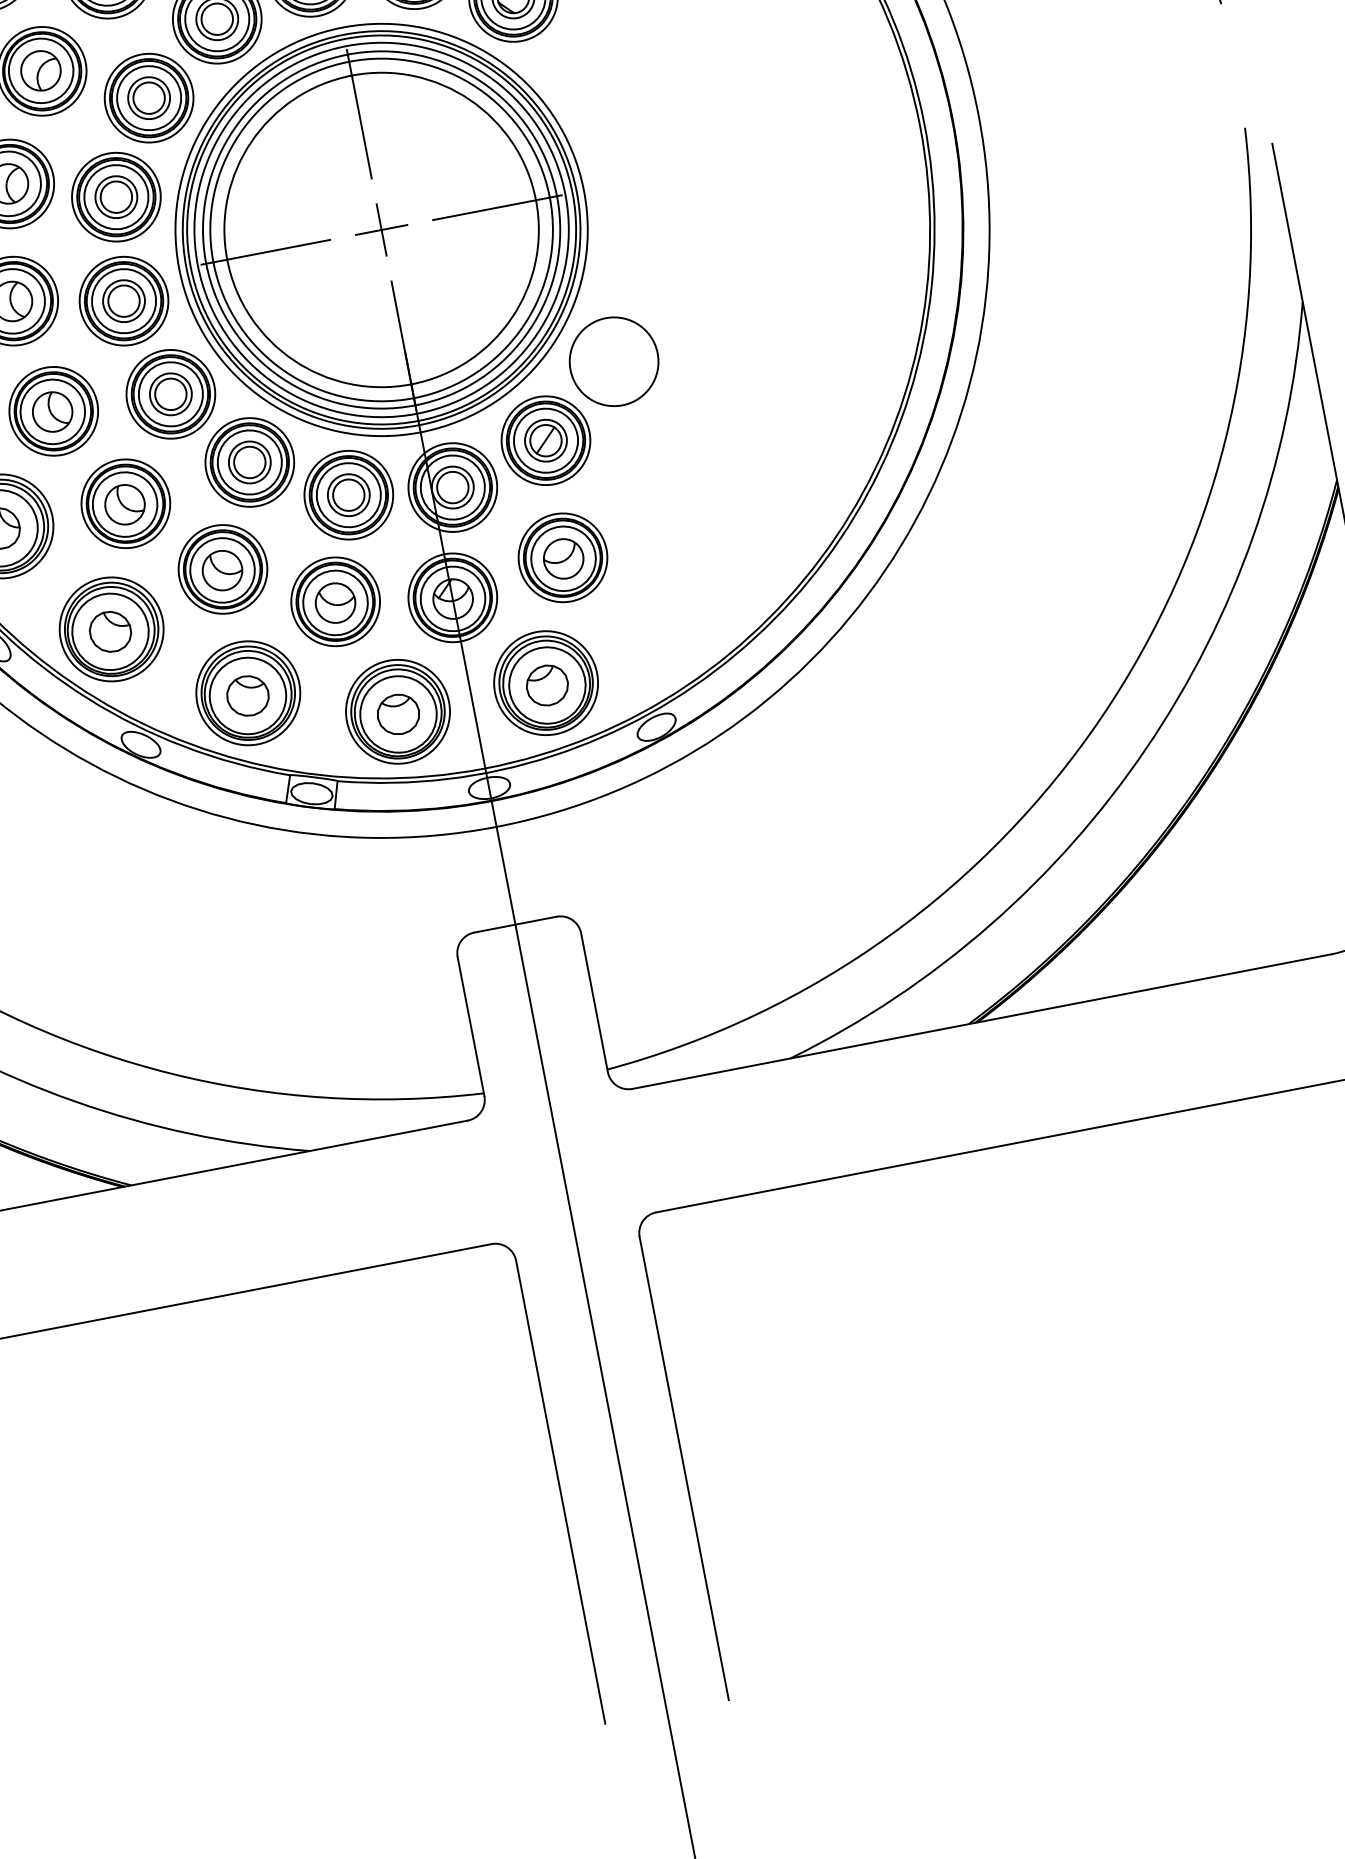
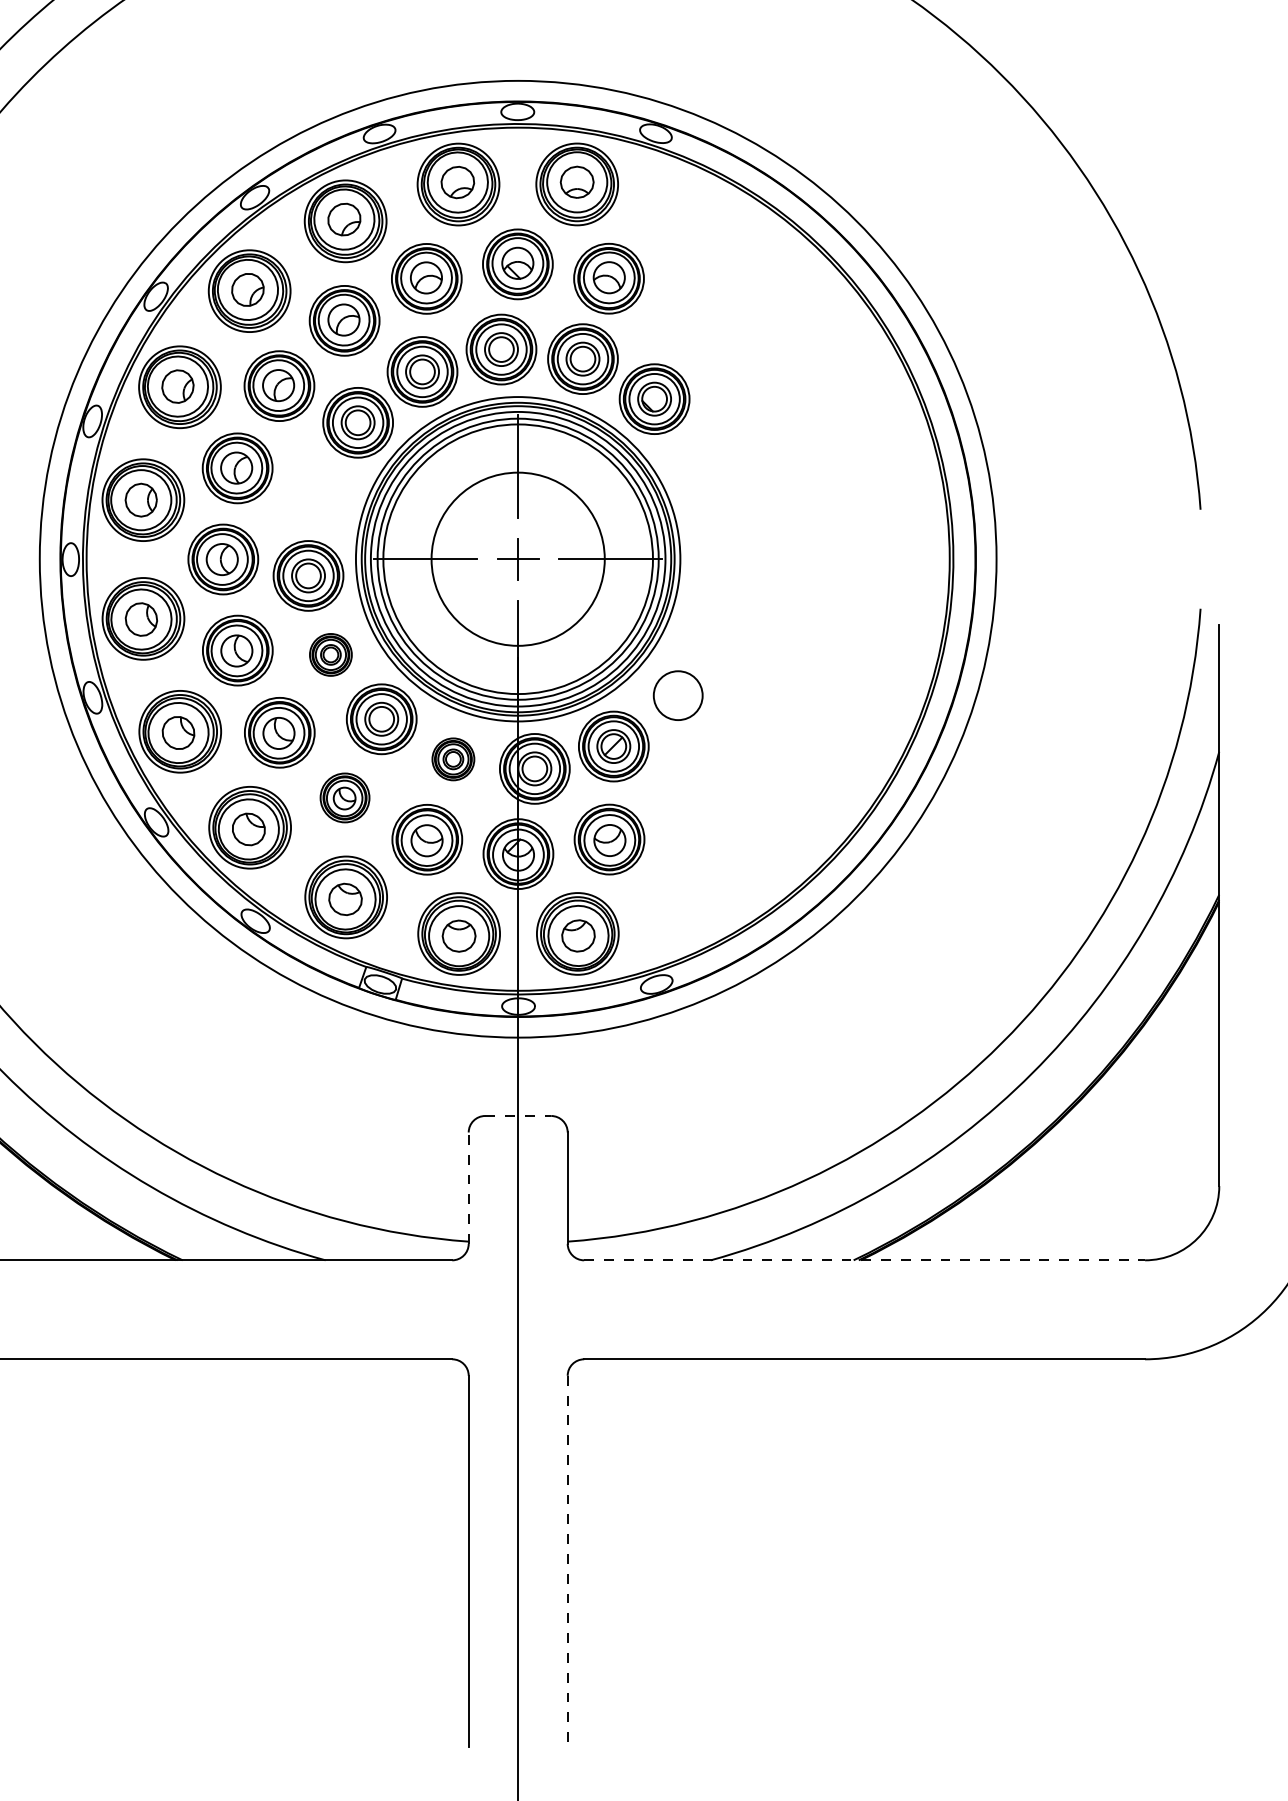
part: (115, 197) -> (317, 494), removed
circle: (380, 229) -> (517, 558), size x0.7
circle: (614, 361) -> (678, 695), size x0.7
part: (170, 393) -> (330, 654), size x0.6
part: (349, 495) -> (453, 759), size x0.6
part: (222, 568) -> (344, 797), size x0.7
line: (515, 925) -> (518, 1116), solid -> dashed
line: (983, 1021) -> (865, 1260), solid -> dashed
line: (470, 1027) -> (468, 1188), solid -> dashed
line: (683, 1468) -> (567, 1561), solid -> dashed

